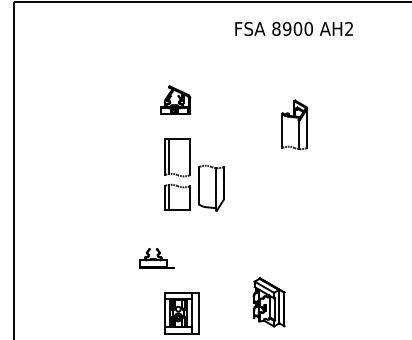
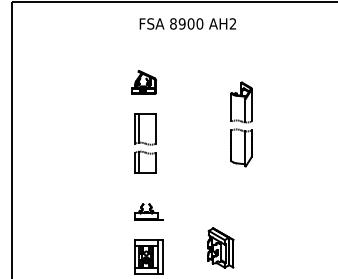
text: (293, 28) -> (187, 23), moved
part: (211, 187) -> (241, 147), moved
part: (156, 258) -> (148, 212), moved

